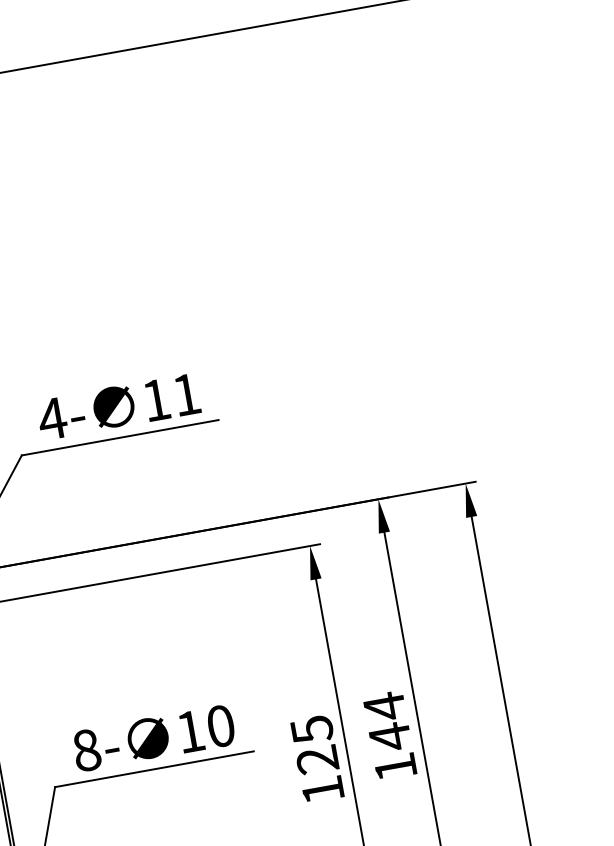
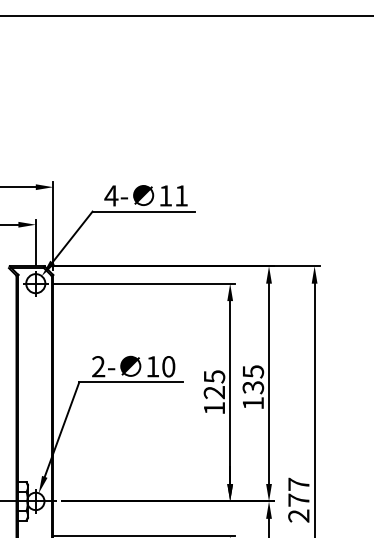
text: (387, 721) -> (253, 379), 144 -> 135
text: (86, 749) -> (98, 366), 8- -> 2-

